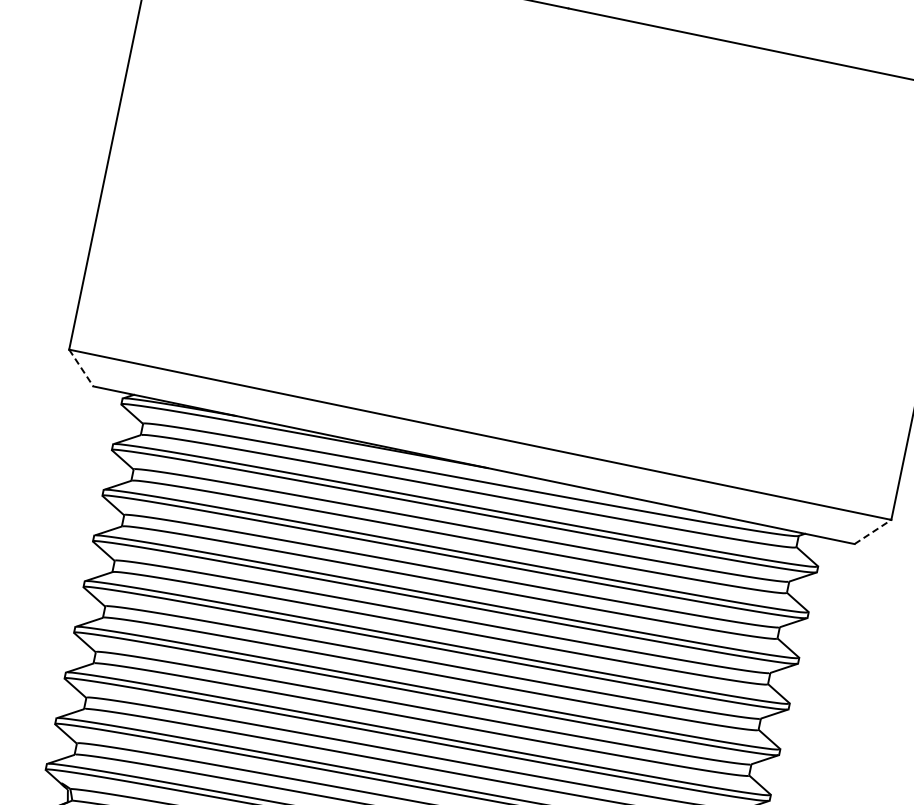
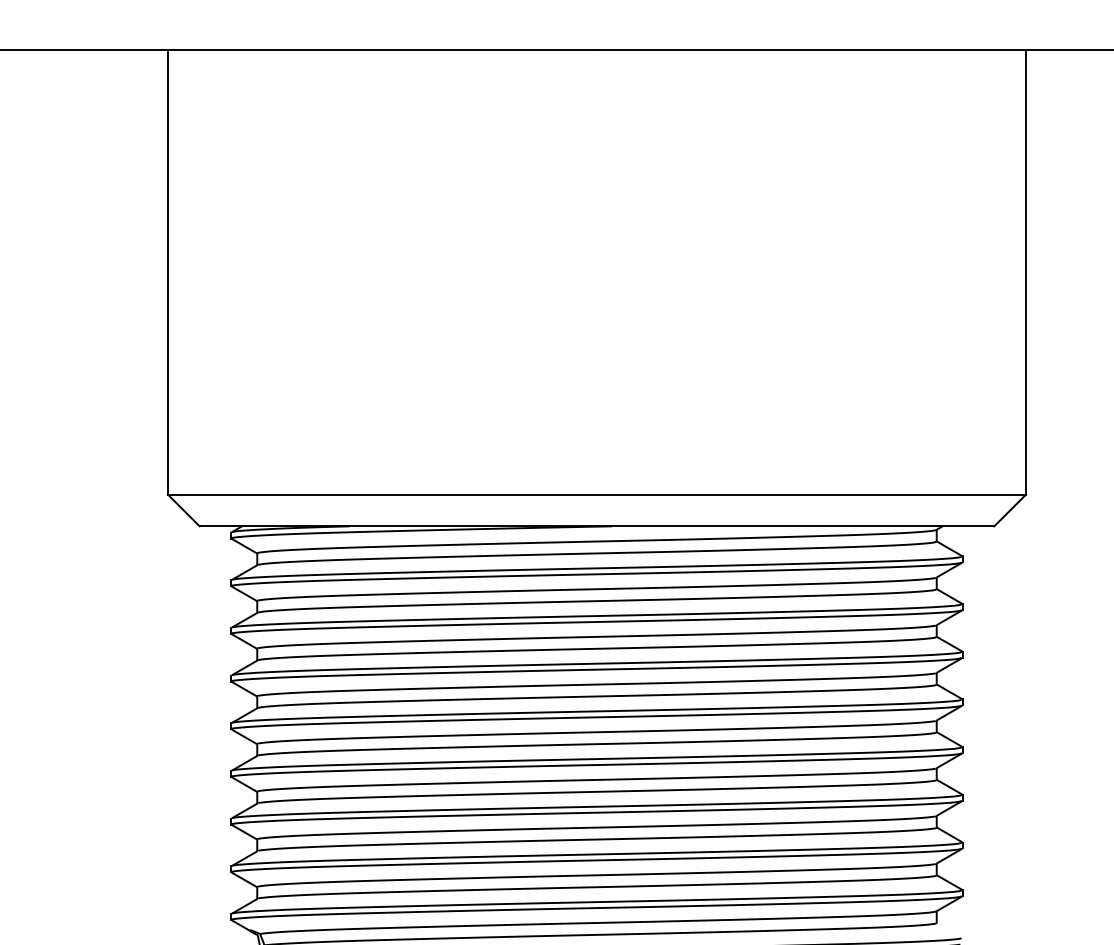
line: (81, 368) -> (184, 510), dashed -> solid
line: (873, 532) -> (1010, 510), dashed -> solid

